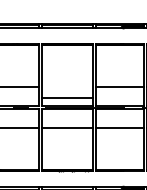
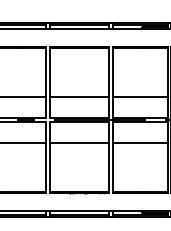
line: (67, 97) -> (79, 96), moved

